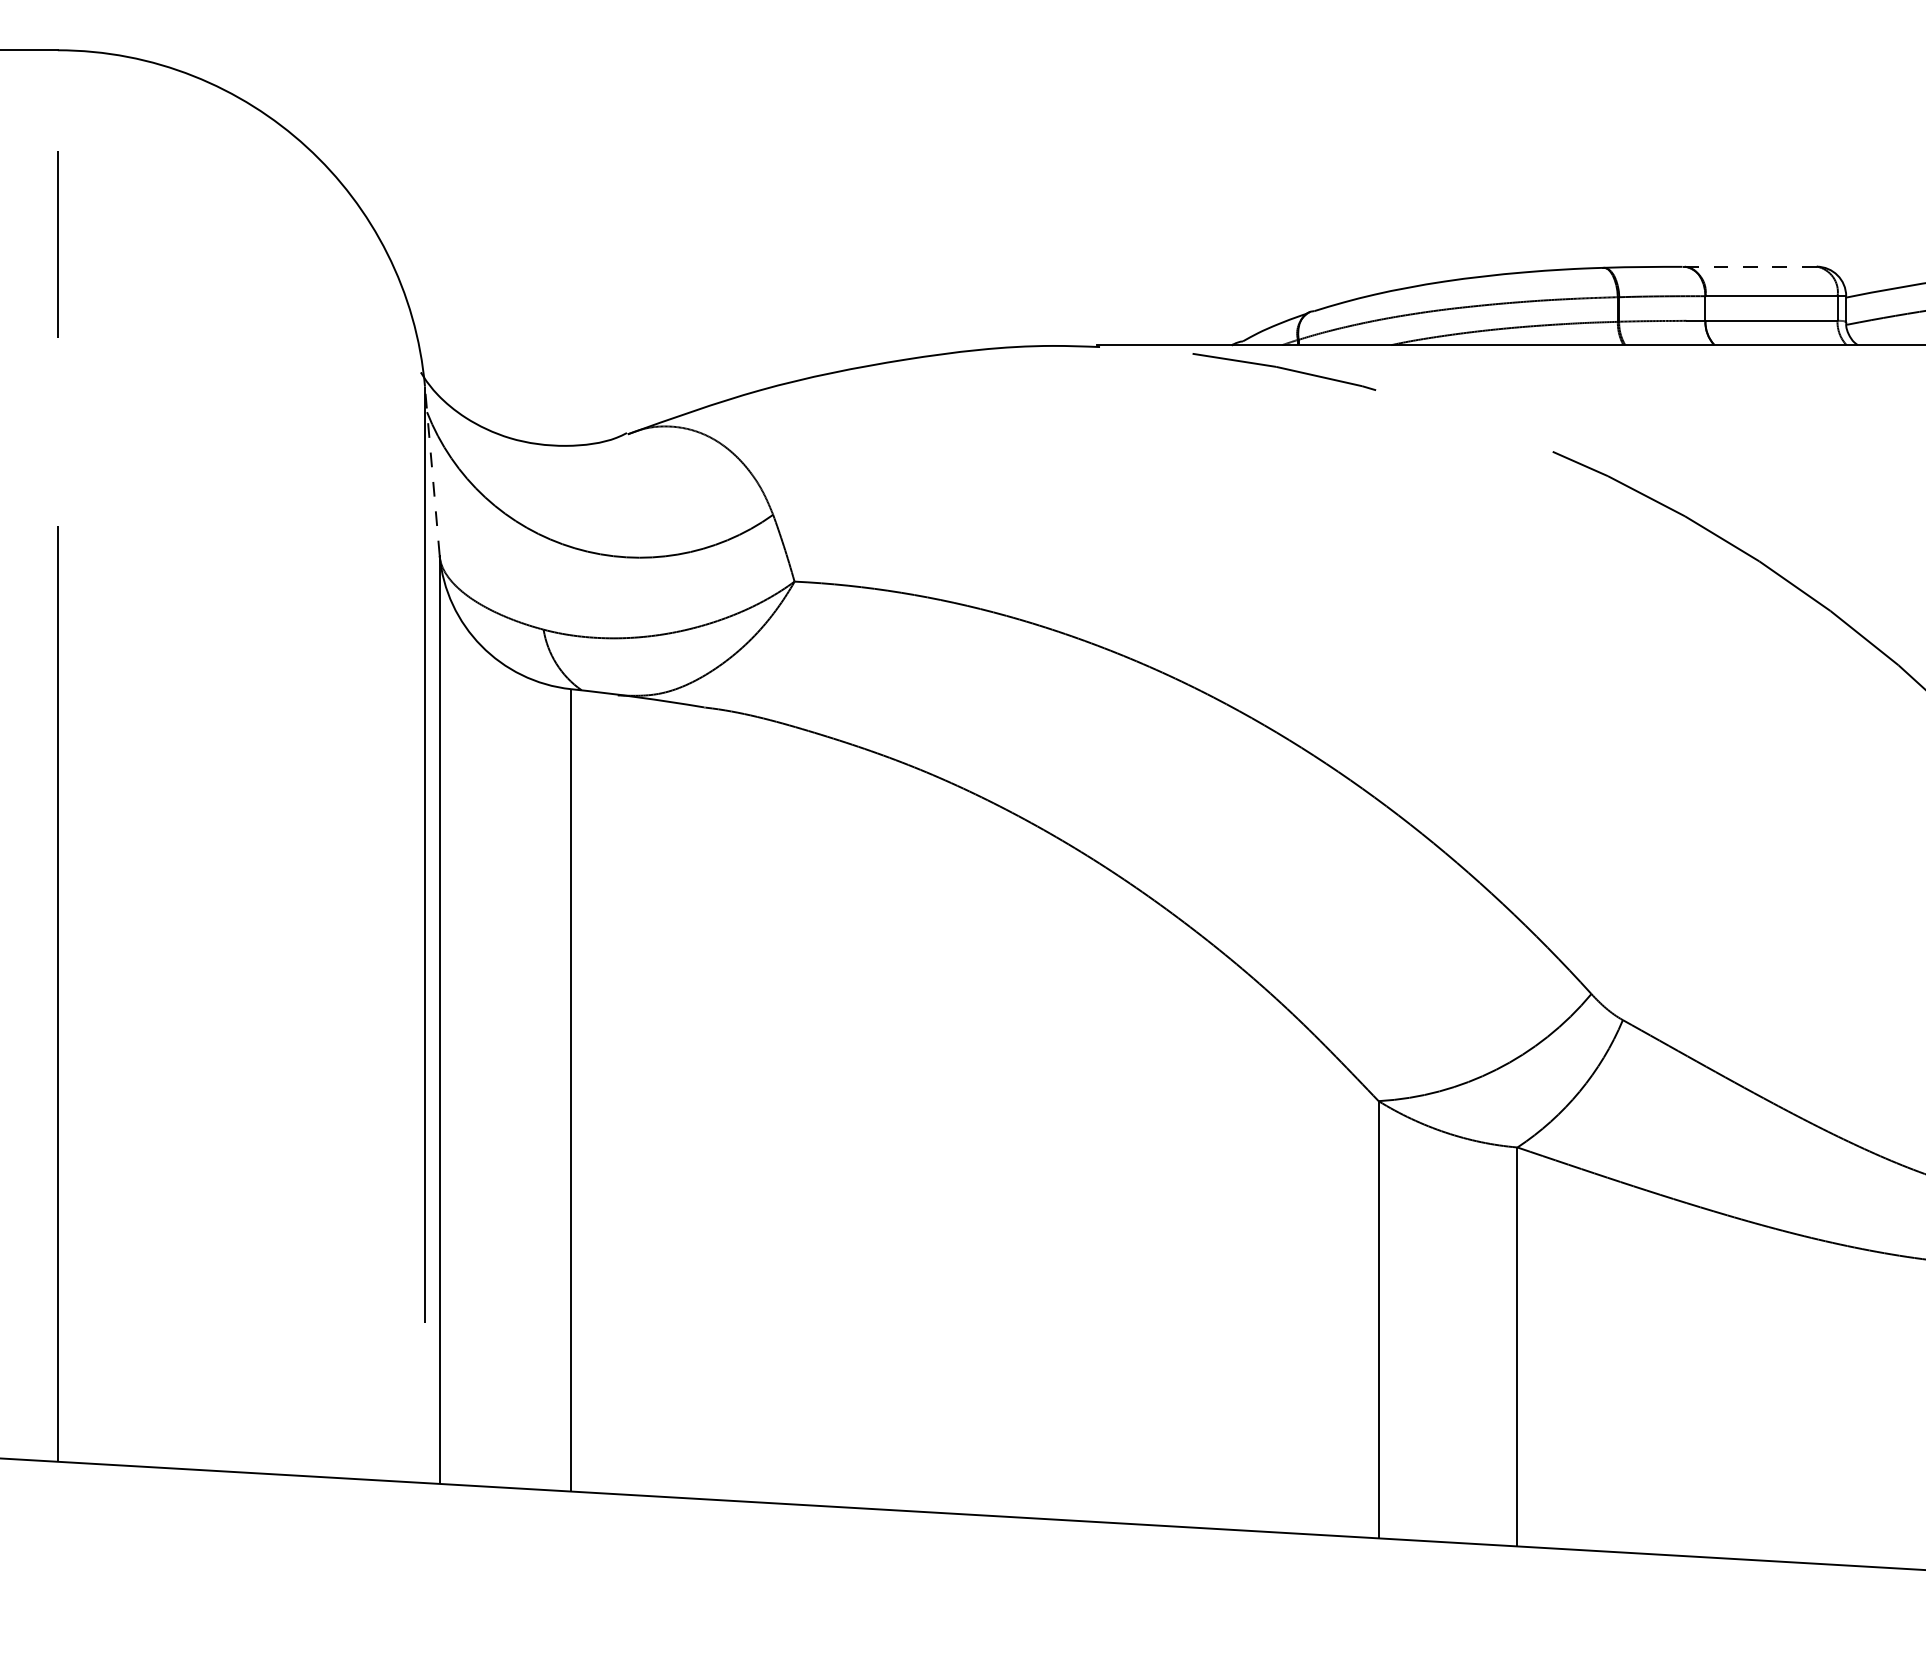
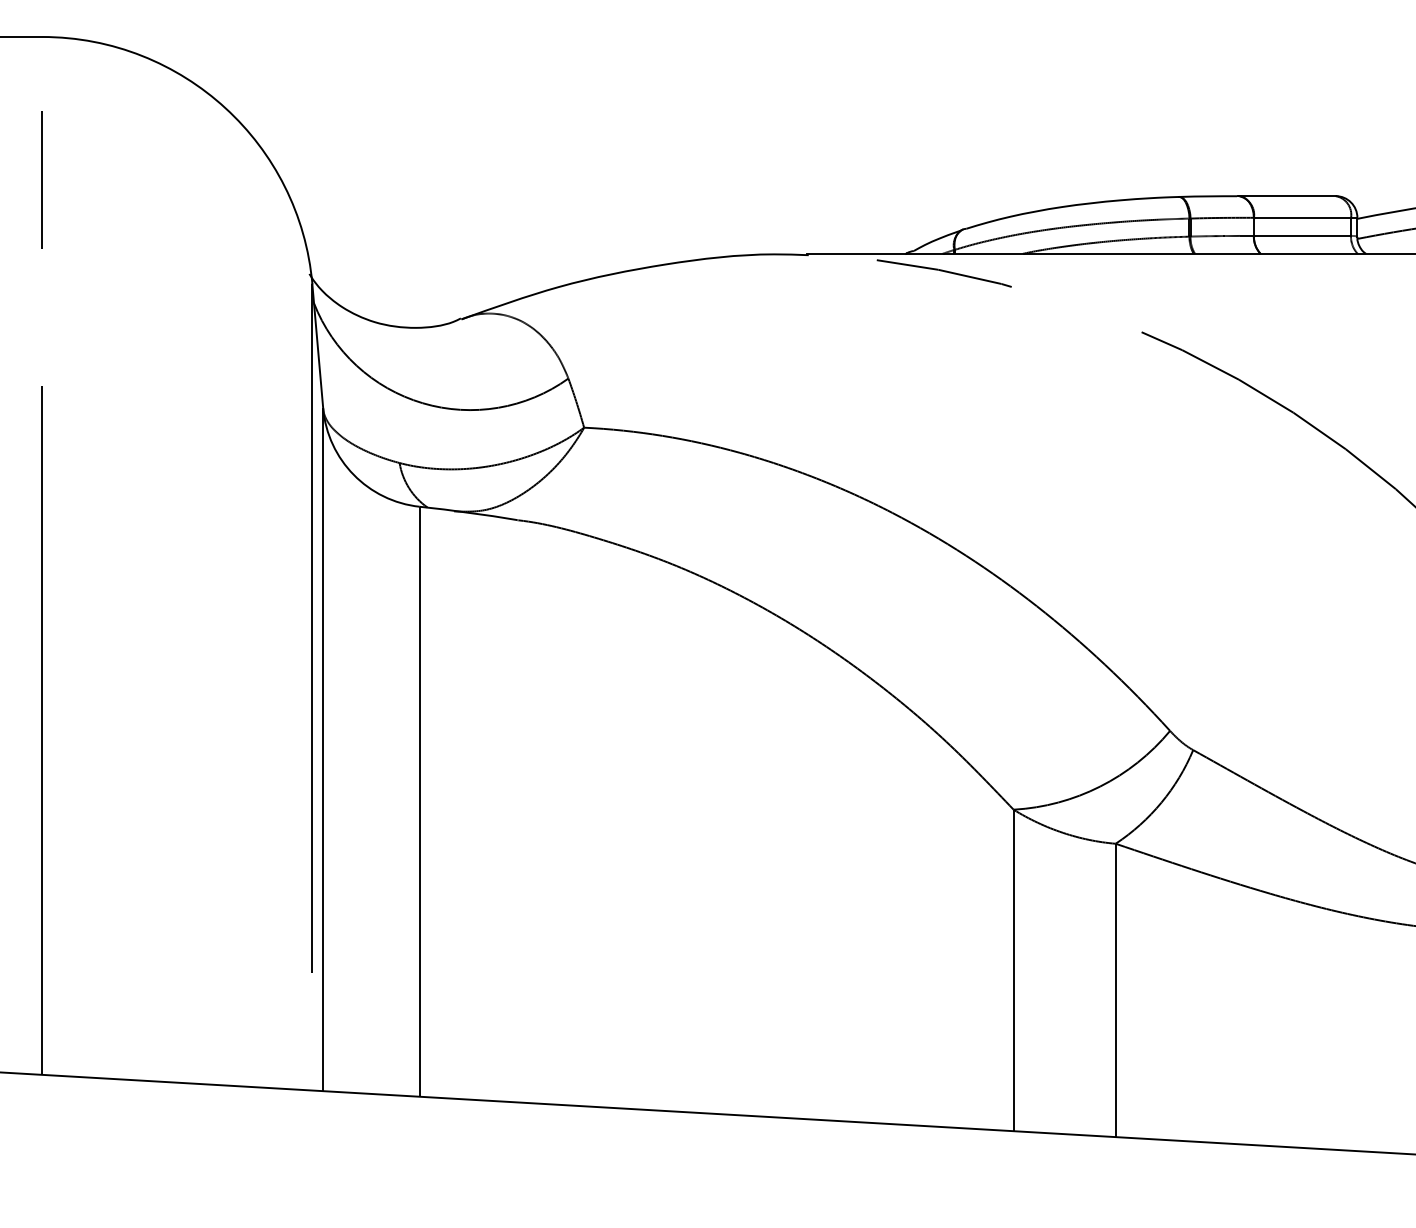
line: (1750, 266) -> (1287, 195), dashed -> solid
line: (432, 471) -> (317, 346), dashed -> solid

